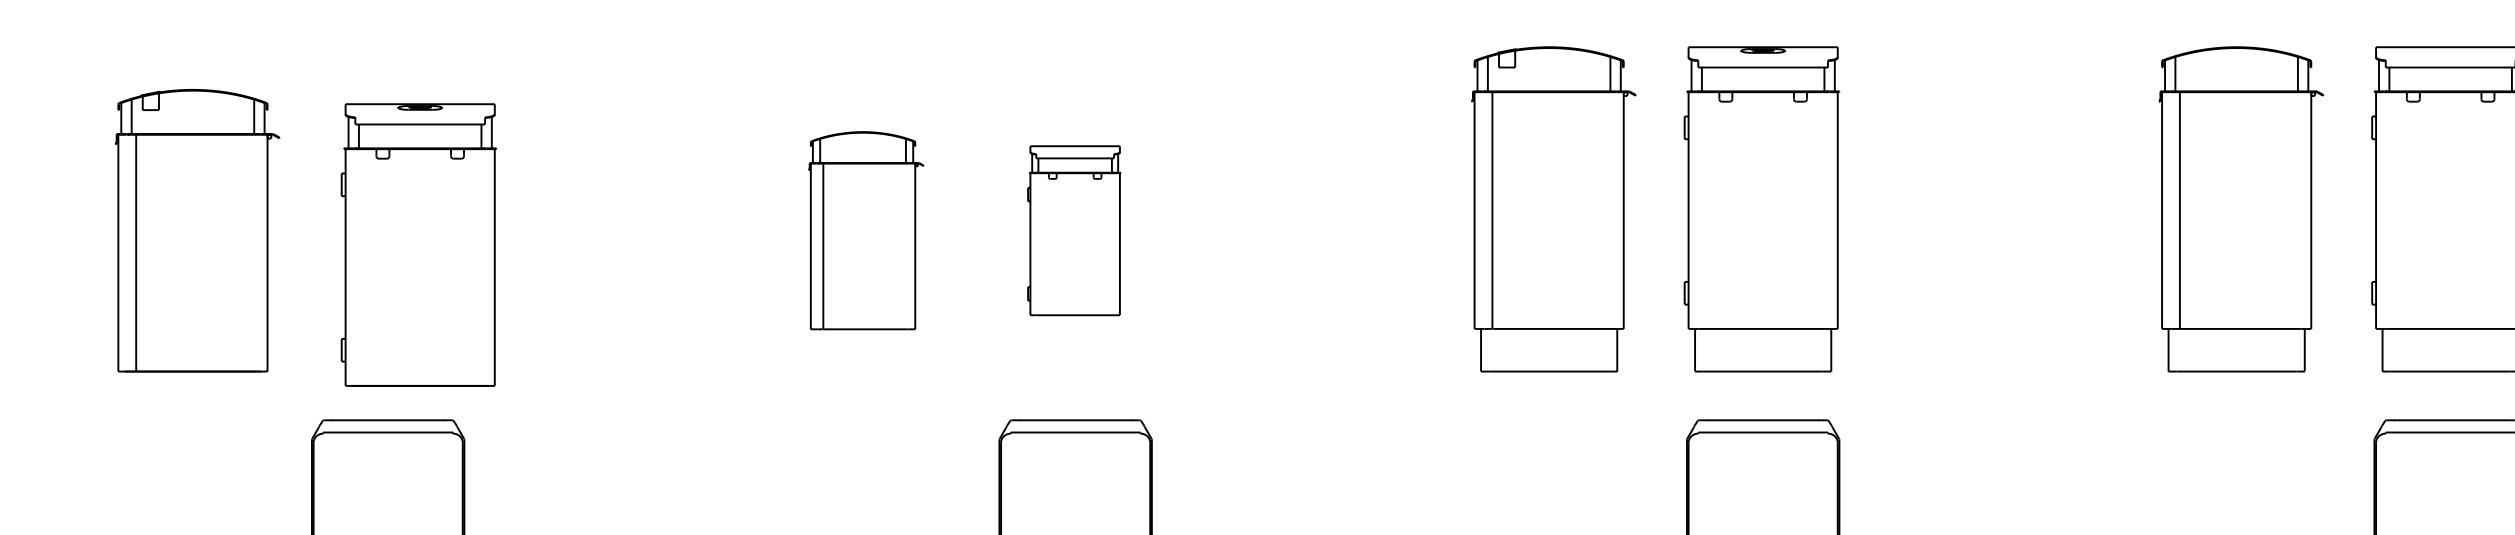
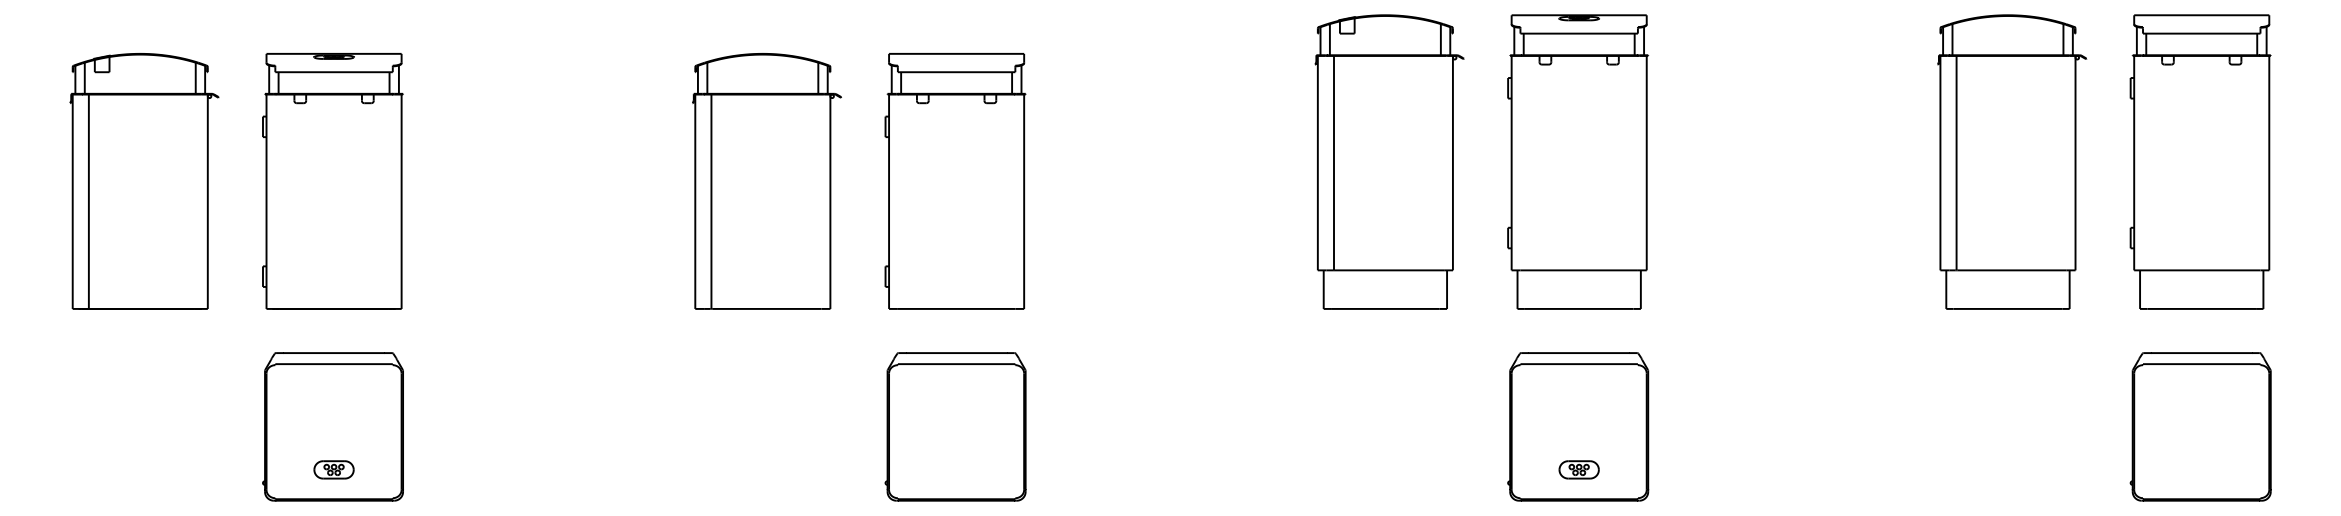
part: (197, 230) -> (144, 181), moved
part: (865, 230) -> (766, 181), size x1.43
part: (1074, 230) -> (955, 181), size x1.67
part: (418, 245) -> (332, 181), moved

